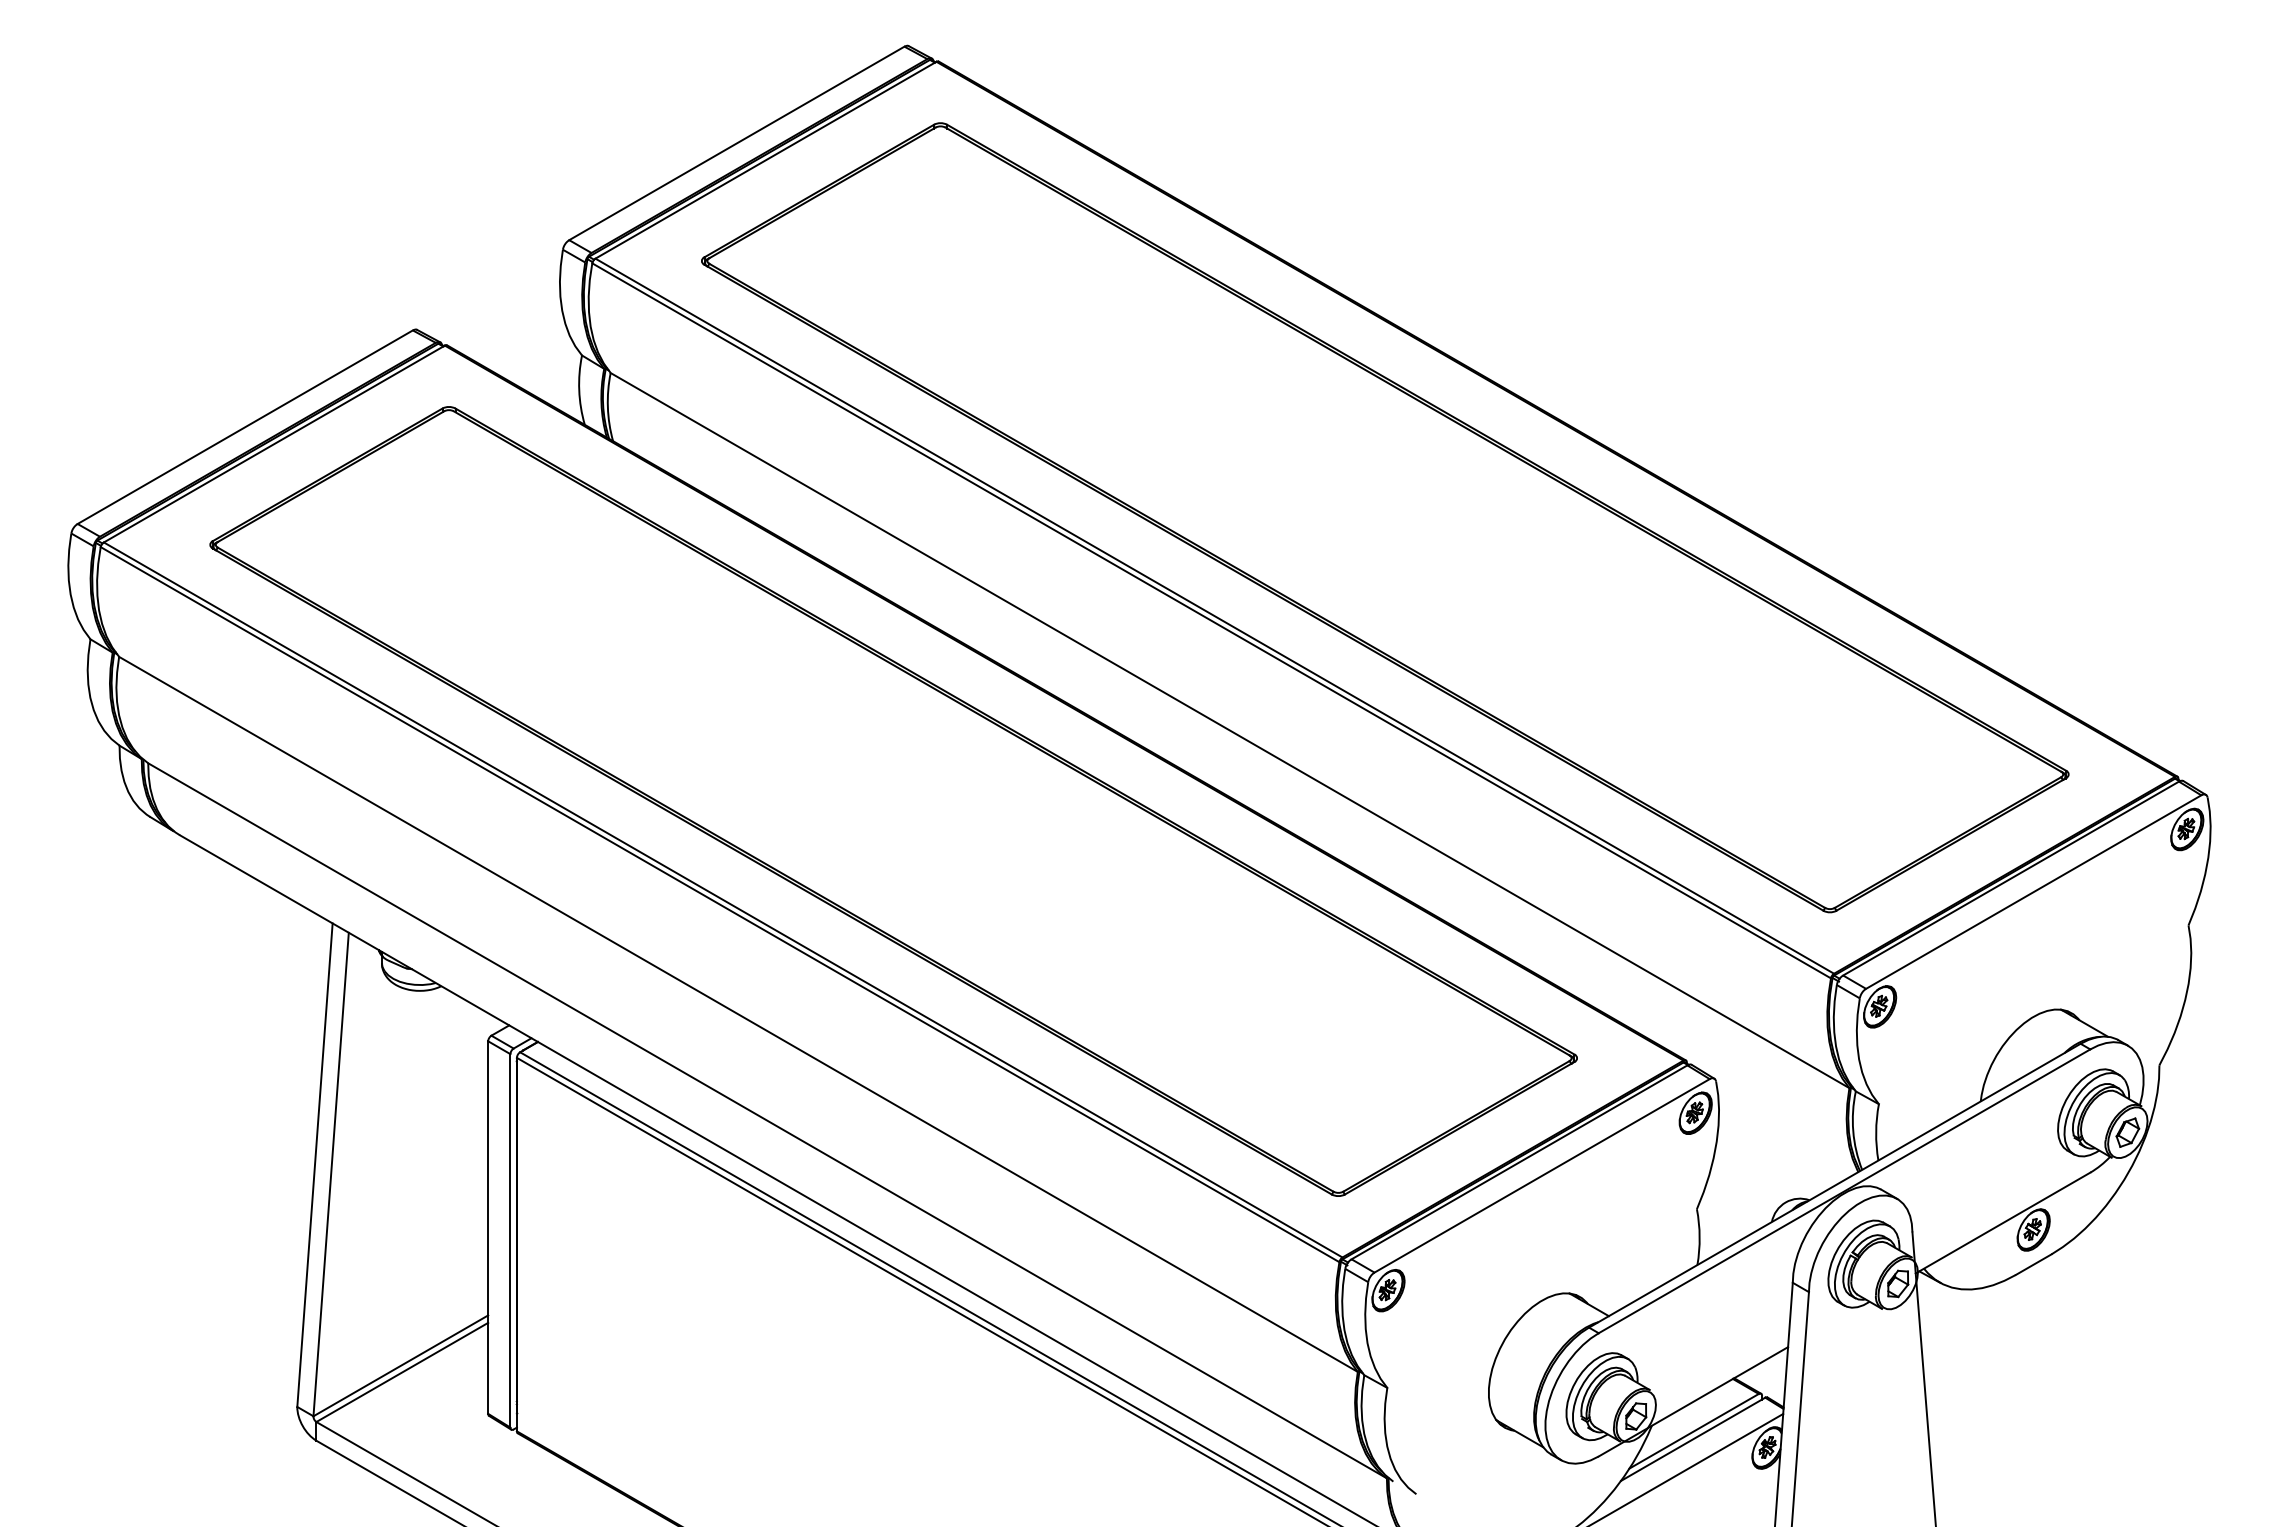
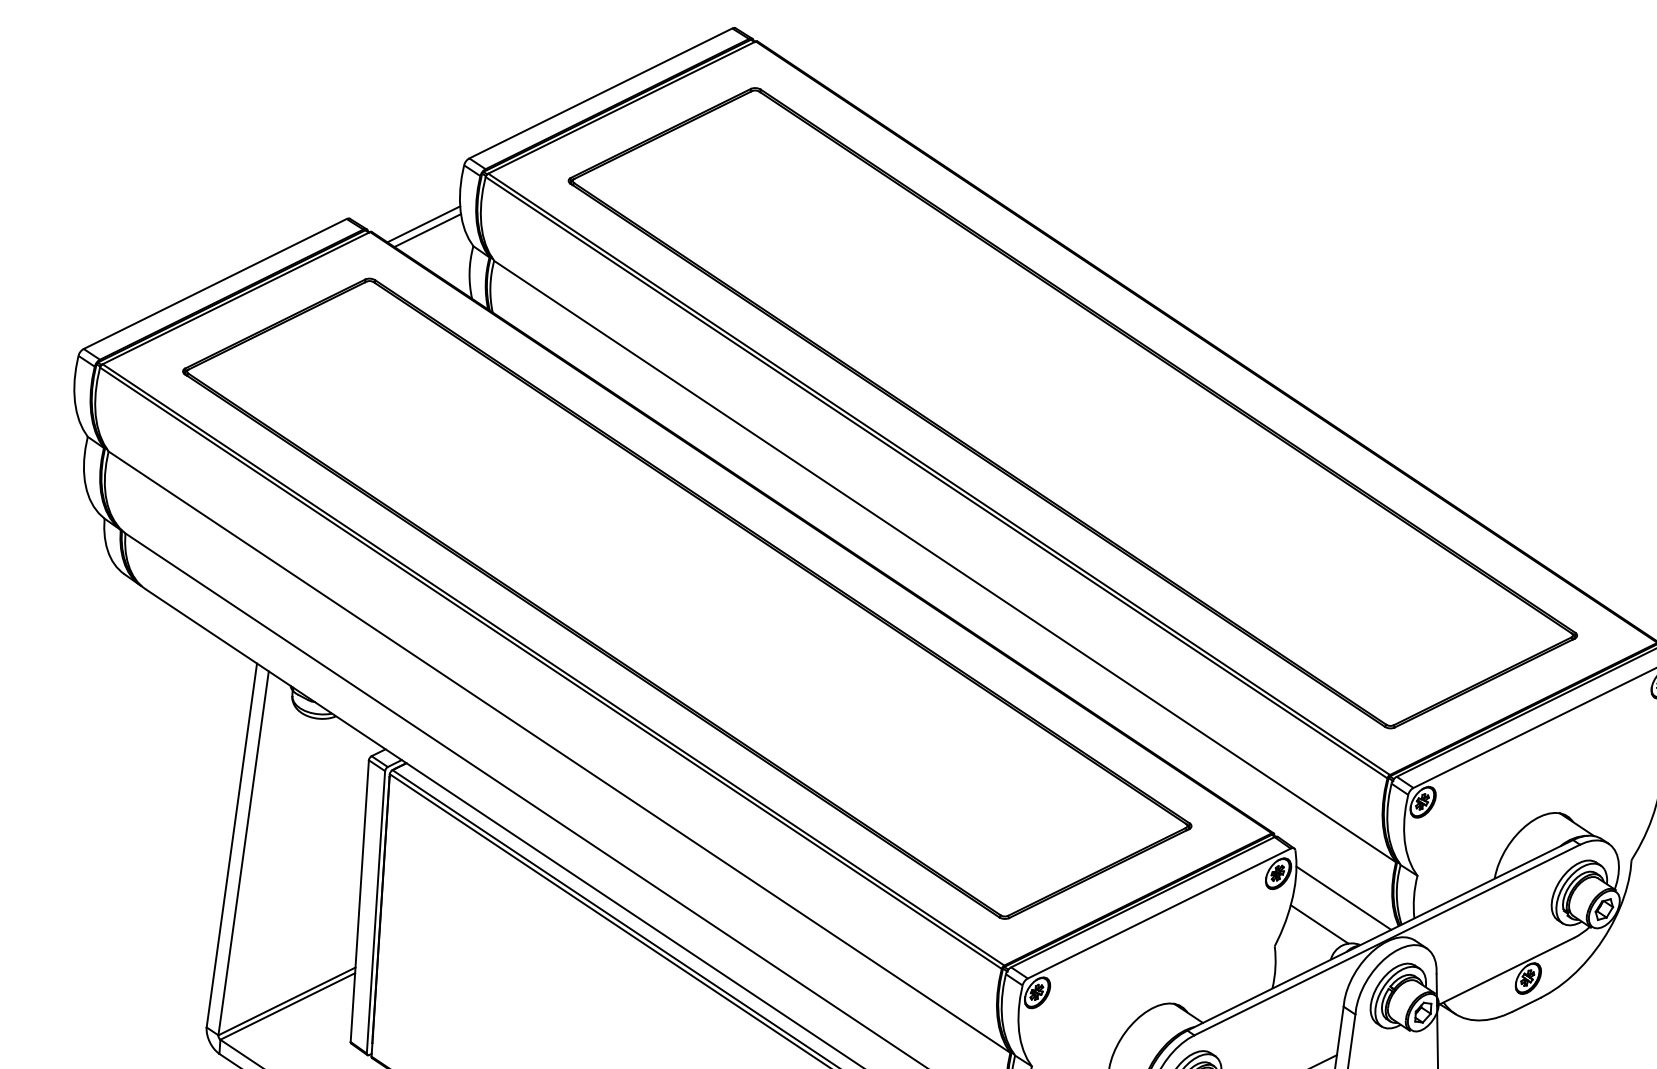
line: (514, 330) -> (423, 224), added
line: (520, 338) -> (427, 230), added
line: (1783, 1139) -> (1343, 897), added
line: (1753, 1176) -> (1319, 924), added

